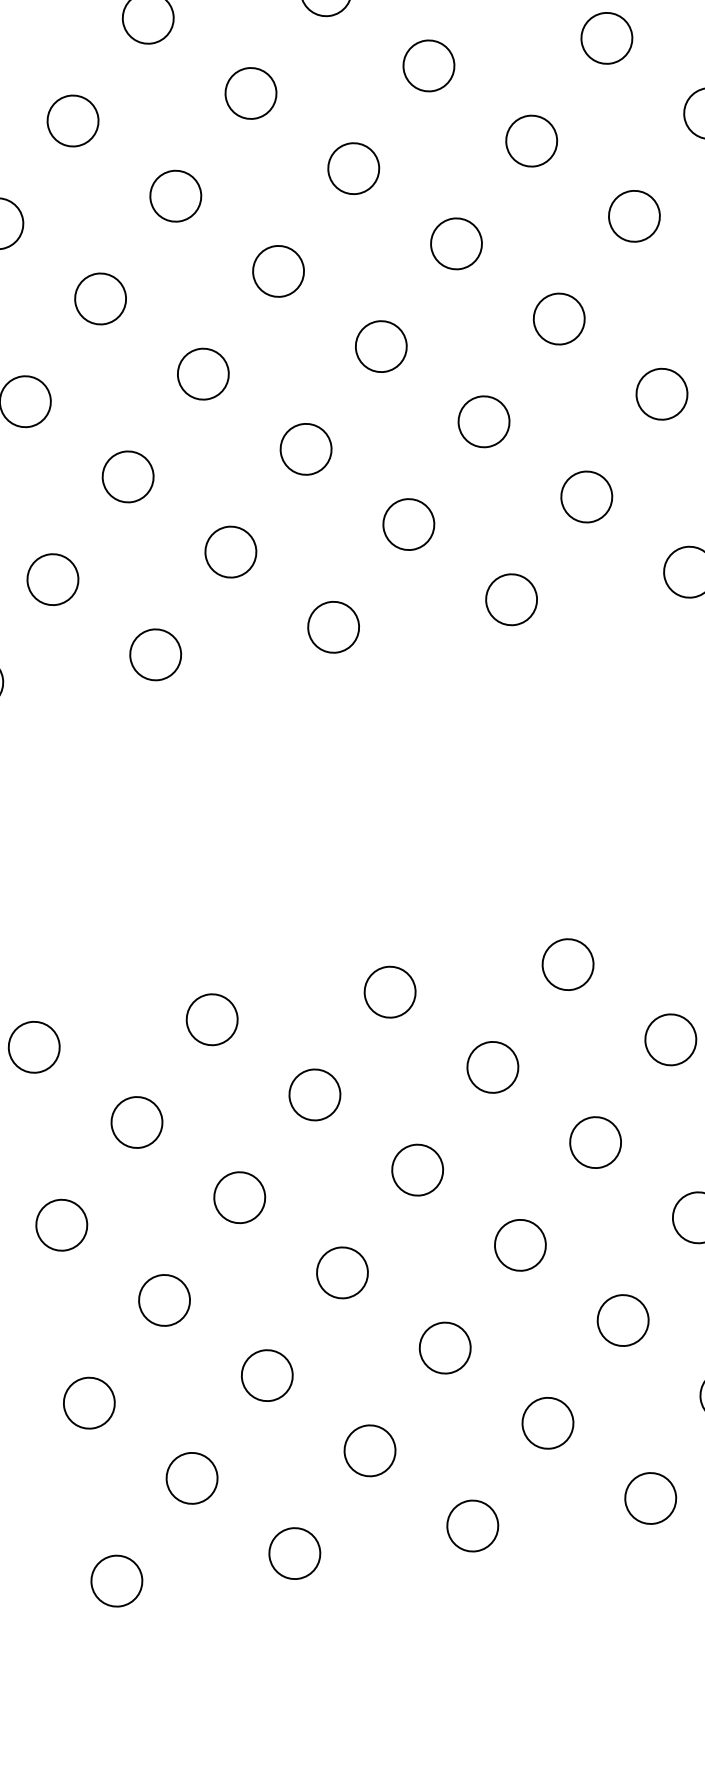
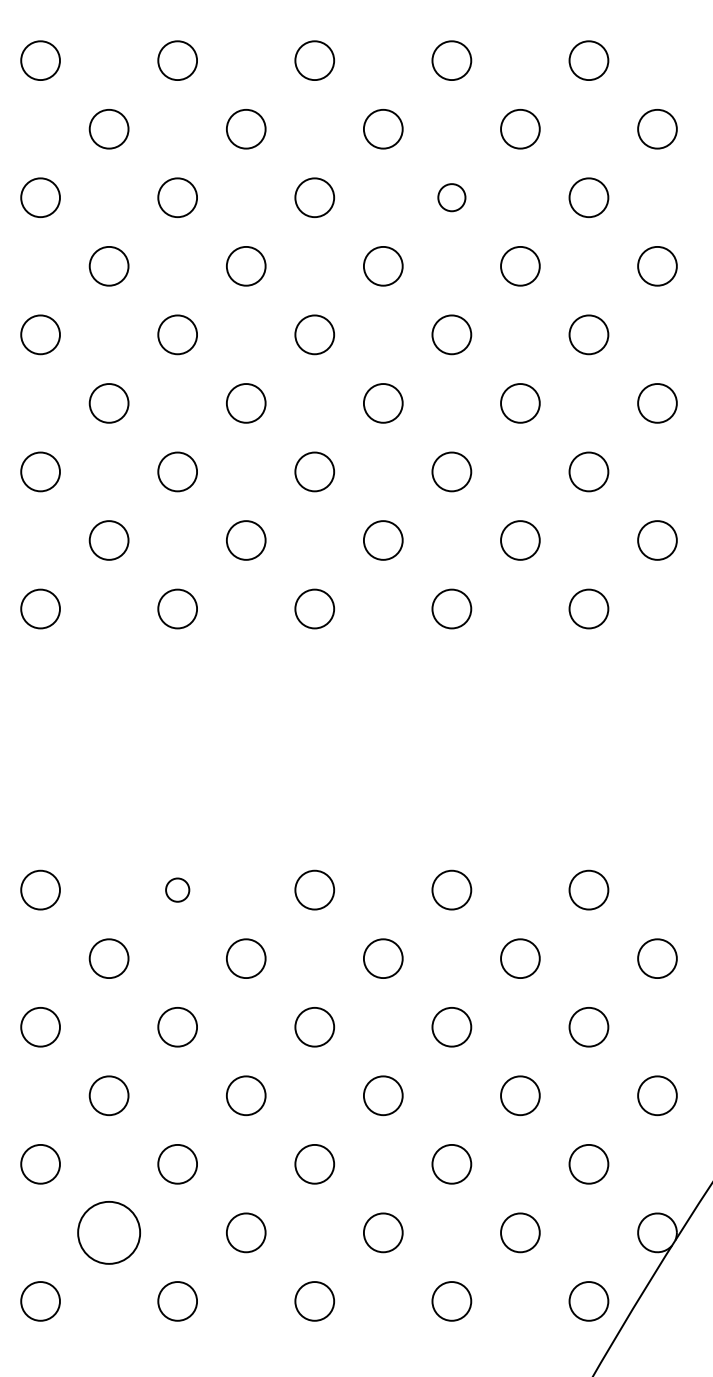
circle: (428, 65) -> (451, 197), size x0.7
circle: (211, 1018) -> (177, 889), size x0.6
circle: (191, 1478) -> (108, 1232), size x1.6

